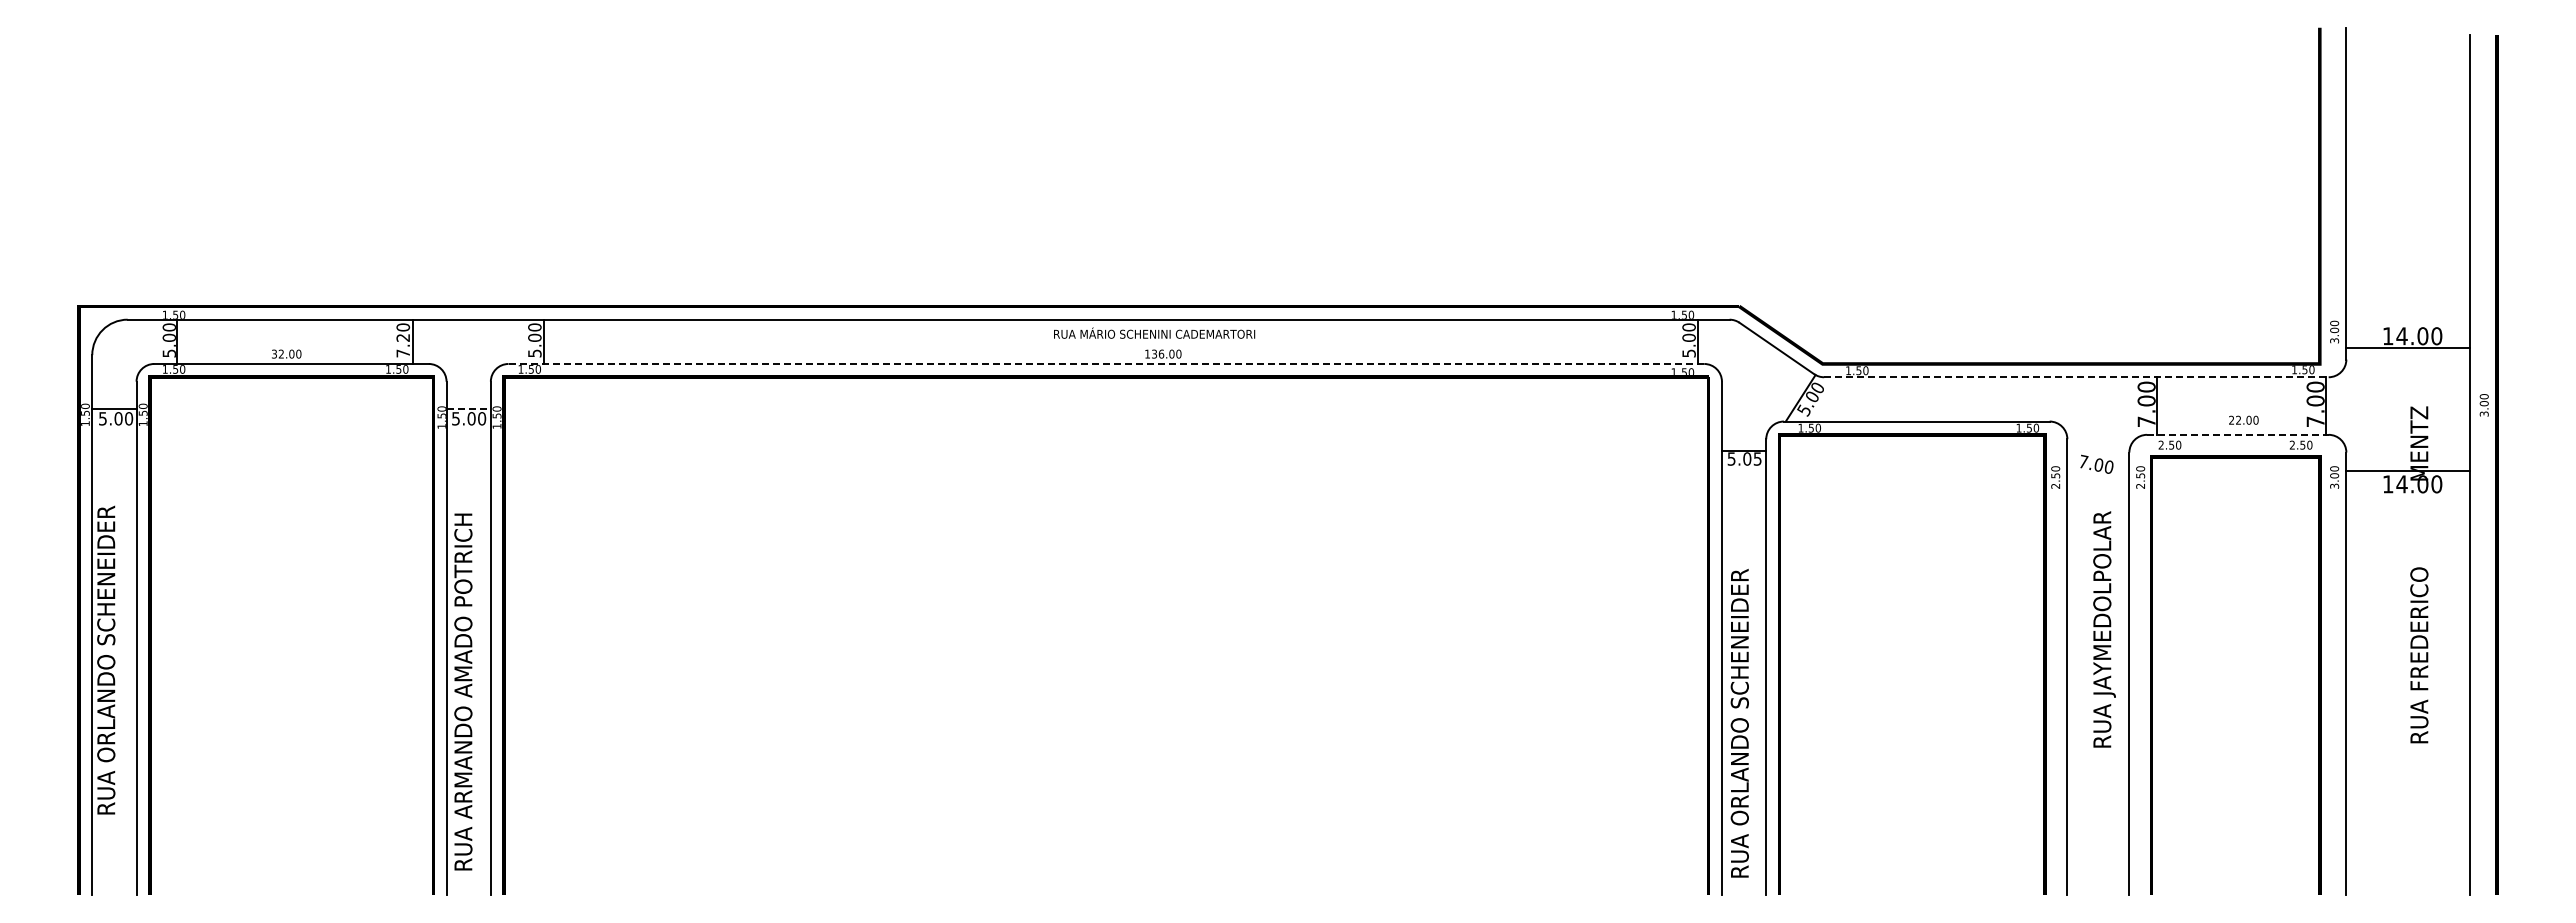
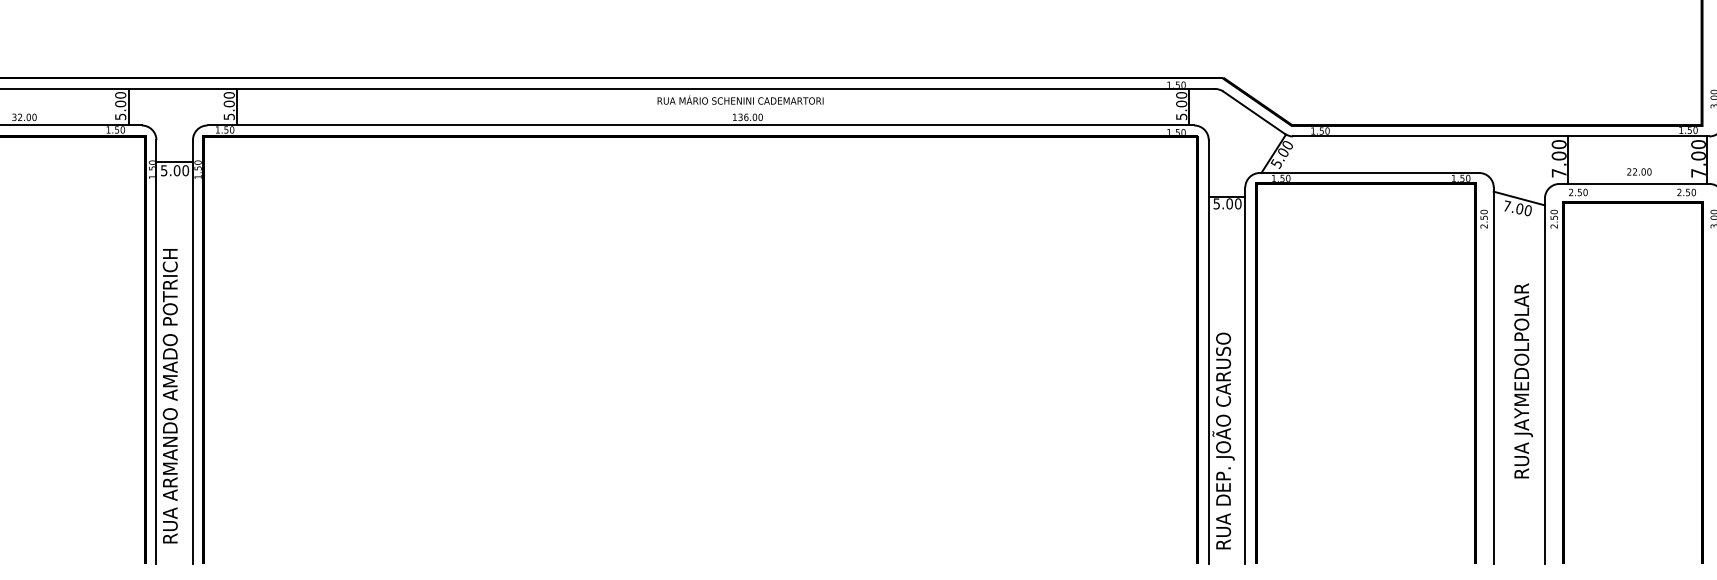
text: (403, 345) -> (120, 110), 7.20 -> 5.00
line: (1106, 363) -> (700, 125), dashed -> solid
line: (2076, 377) -> (1501, 136), dashed -> solid
line: (469, 408) -> (175, 162), dashed -> solid
line: (2237, 434) -> (1634, 183), dashed -> solid
line: (2098, 452) -> (1519, 198), added
text: (1757, 458) -> (1238, 203), 5.05 -> 5.00
text: (2104, 629) -> (1523, 380), moved
text: (1739, 696) -> (1223, 399), RUA ORLANDO SCHENEIDER -> RUA DEP. JOÃO CARUSO

